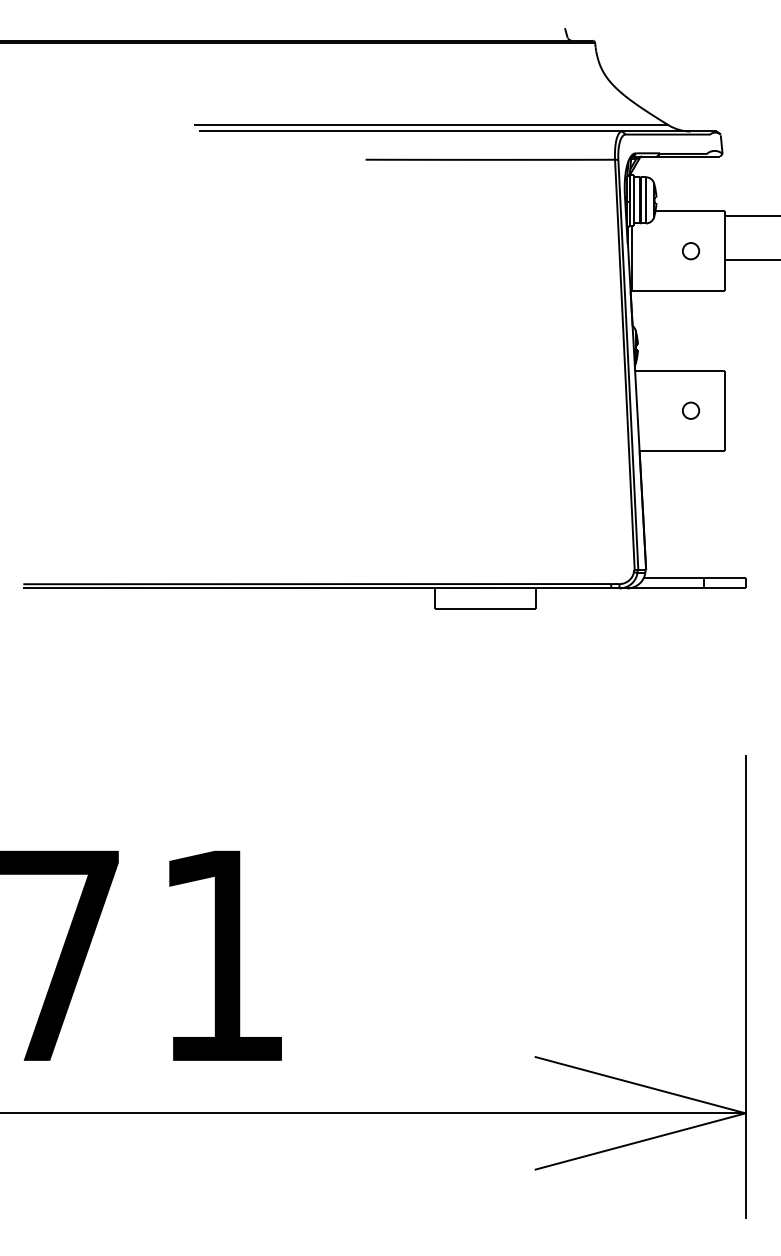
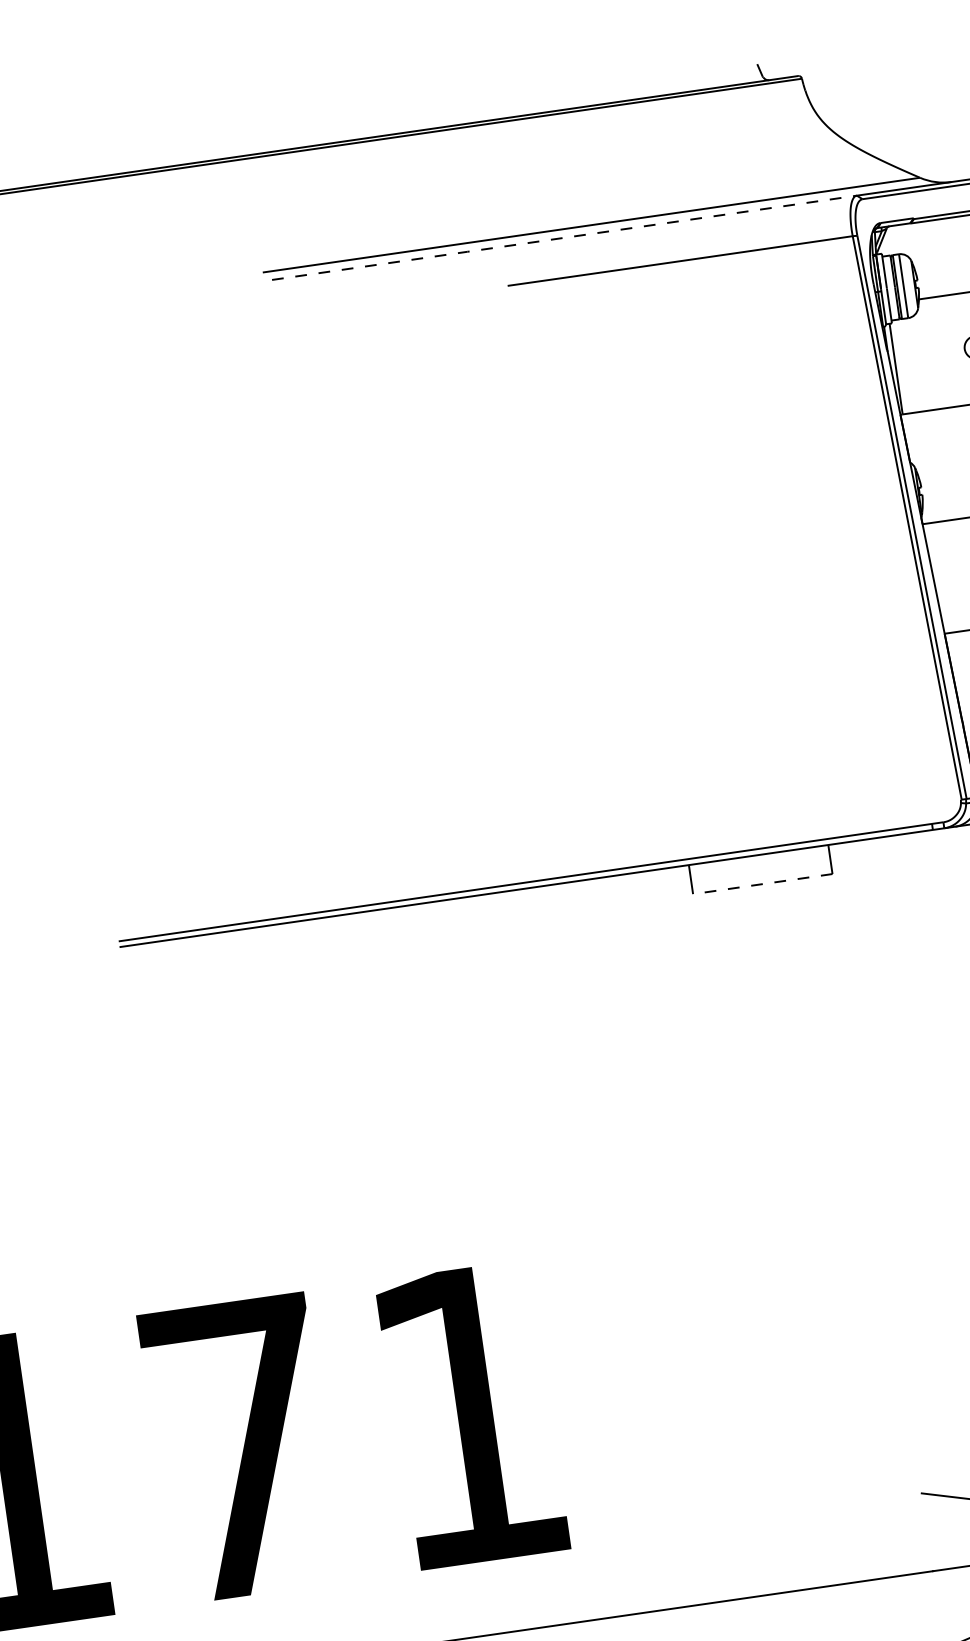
line: (411, 131) -> (565, 237), solid -> dashed
line: (484, 609) -> (761, 884), solid -> dashed

